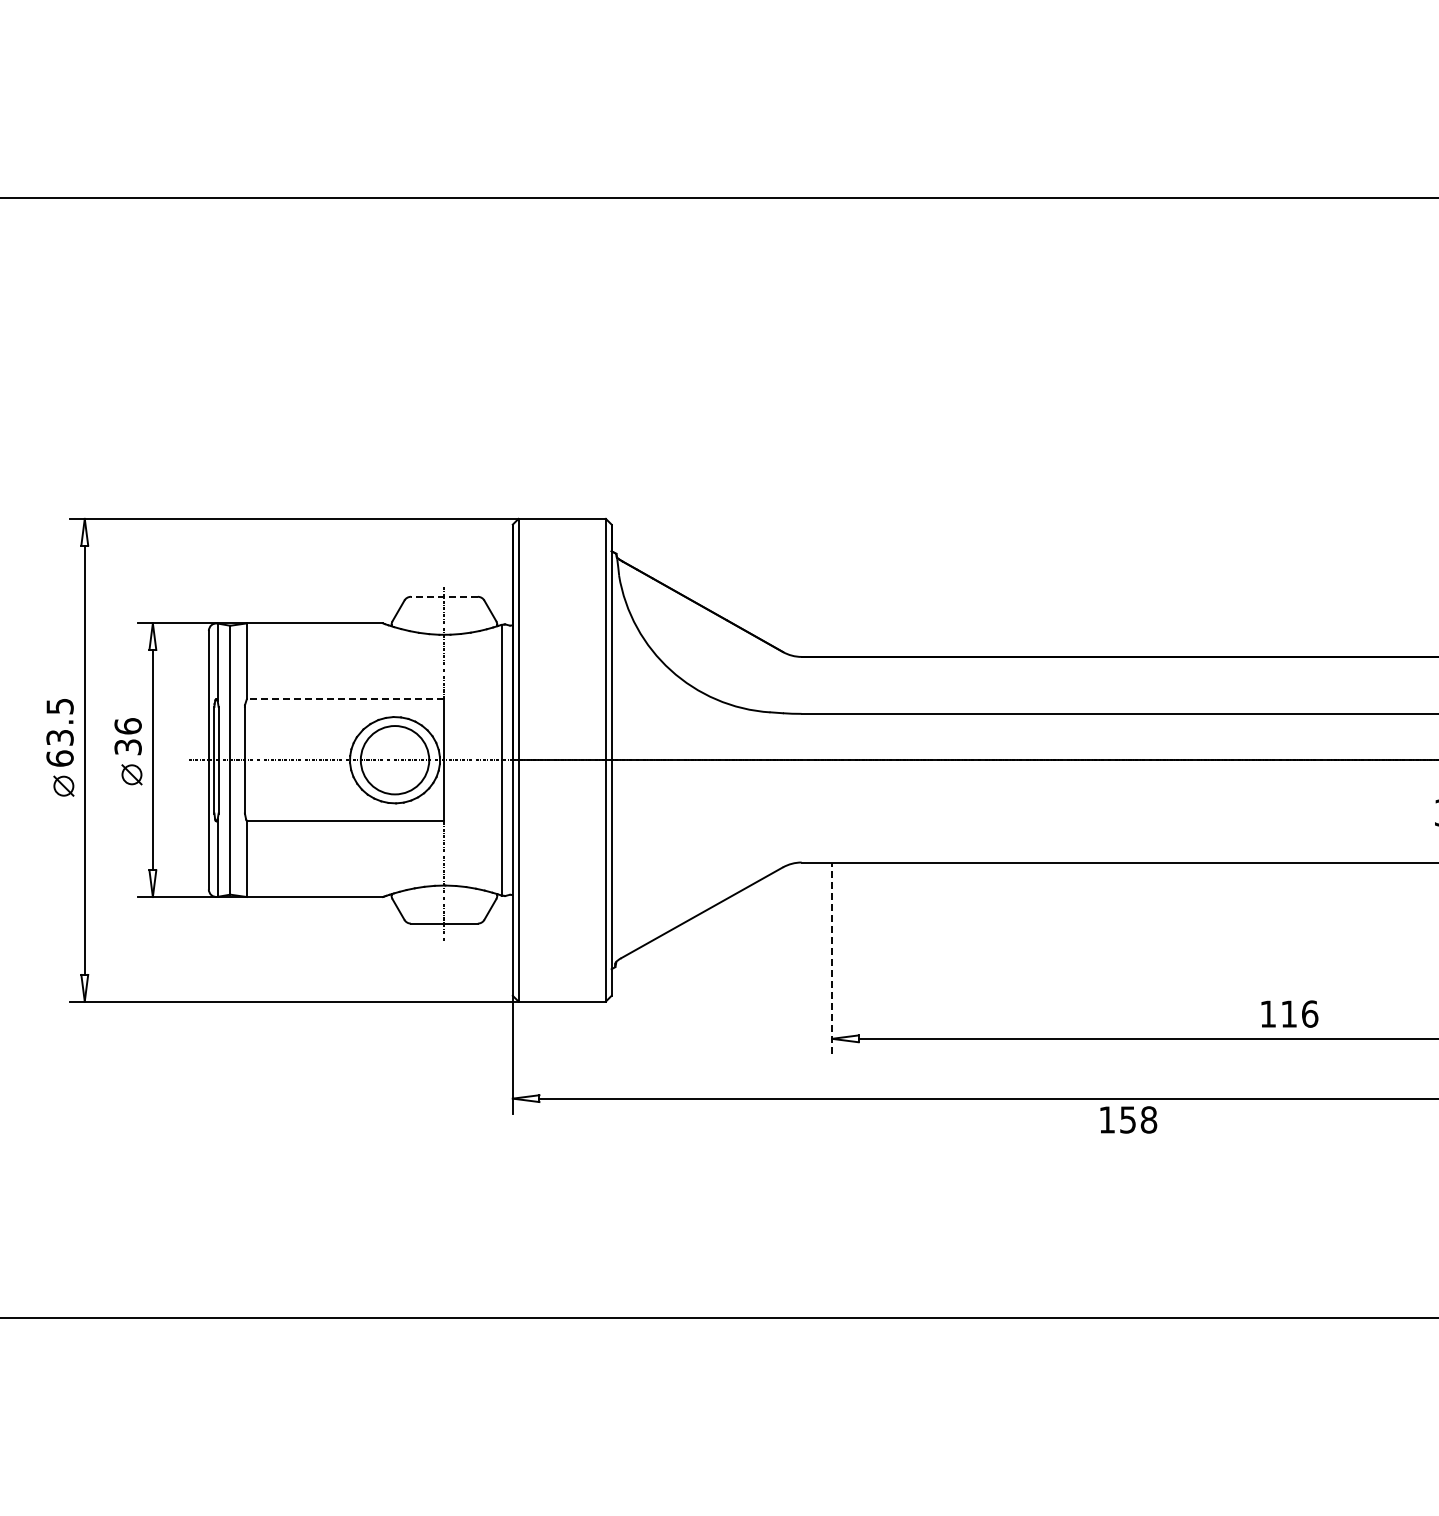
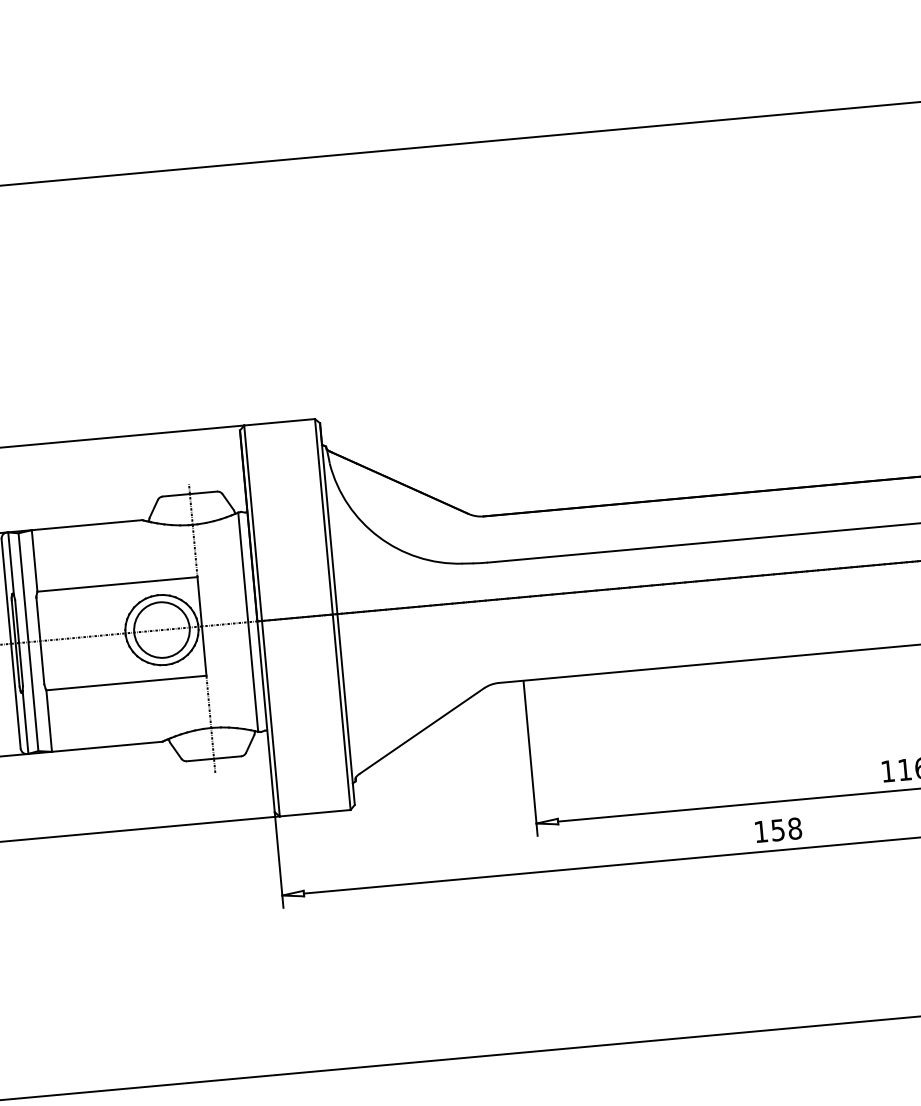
line: (443, 596) -> (189, 493), dashed -> solid
line: (345, 699) -> (117, 584), dashed -> solid
line: (832, 958) -> (530, 758), dashed -> solid
text: (1128, 1119) -> (778, 829), moved

